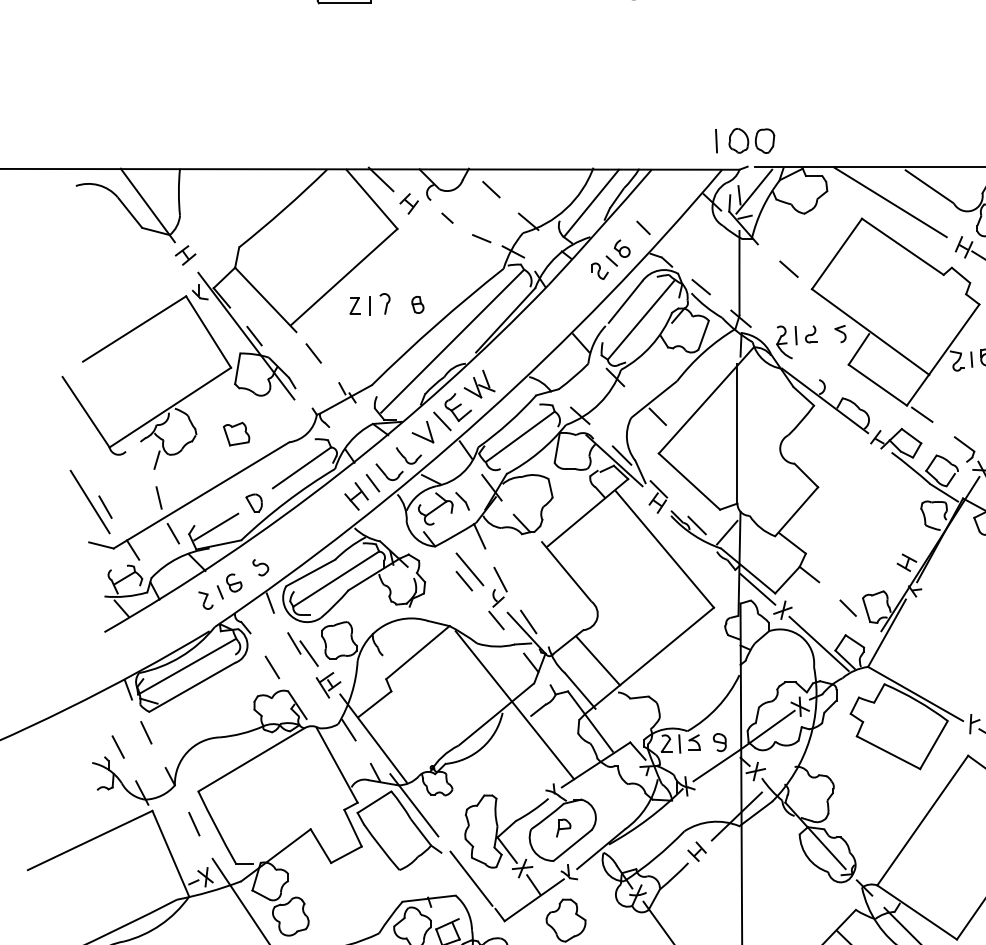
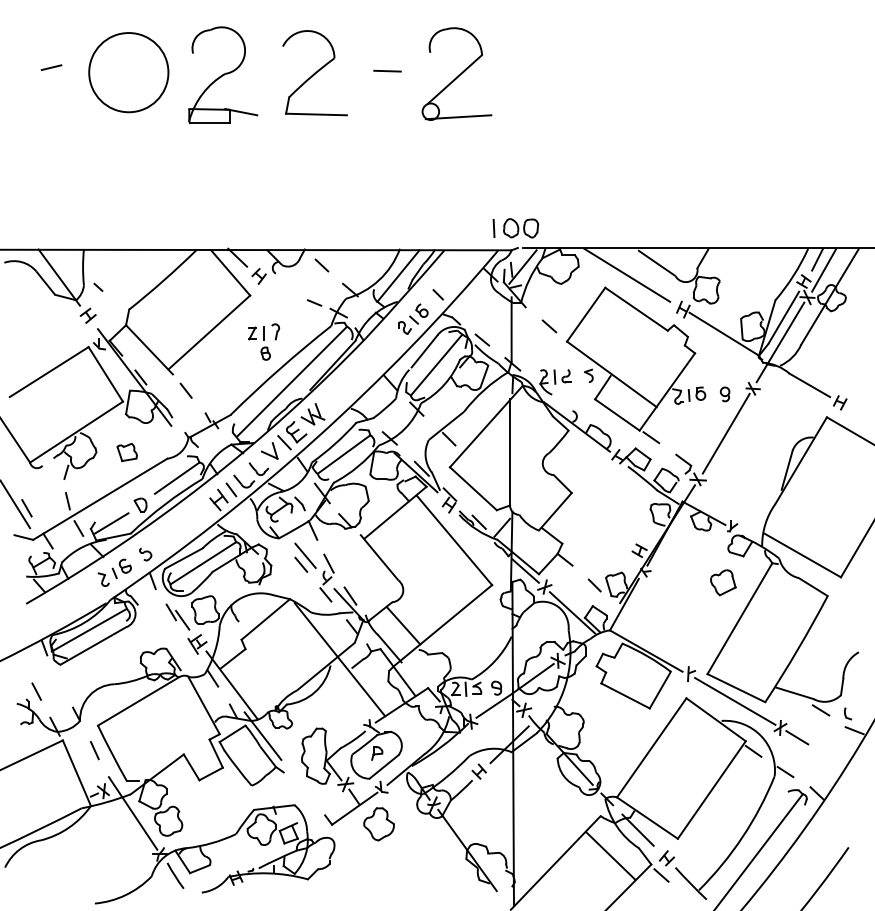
line: (447, 217) -> (98, 286), moved
part: (370, 303) -> (264, 331), moved
line: (272, 667) -> (154, 630), removed
line: (146, 732) -> (58, 680), removed
line: (471, 878) -> (306, 792), removed

